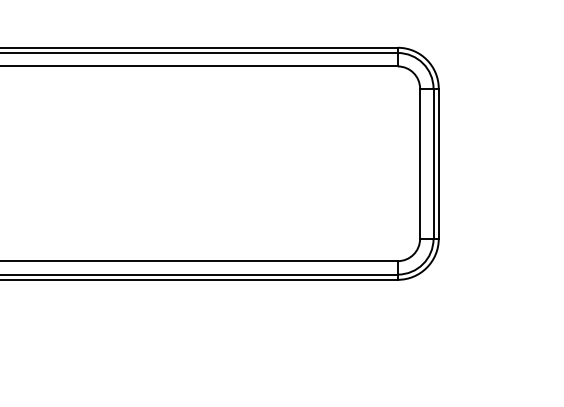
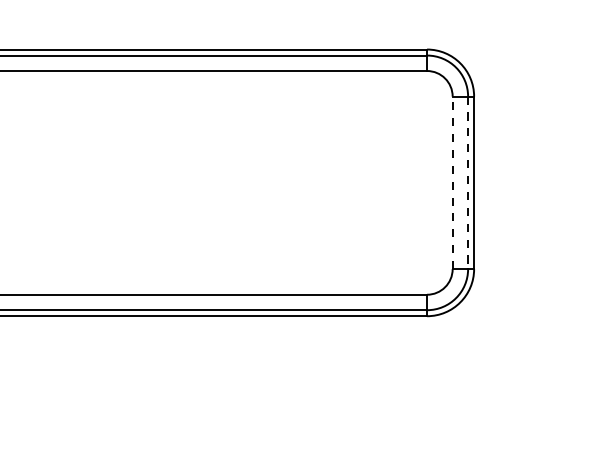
line: (420, 163) -> (453, 182), solid -> dashed
line: (433, 164) -> (468, 183), solid -> dashed

